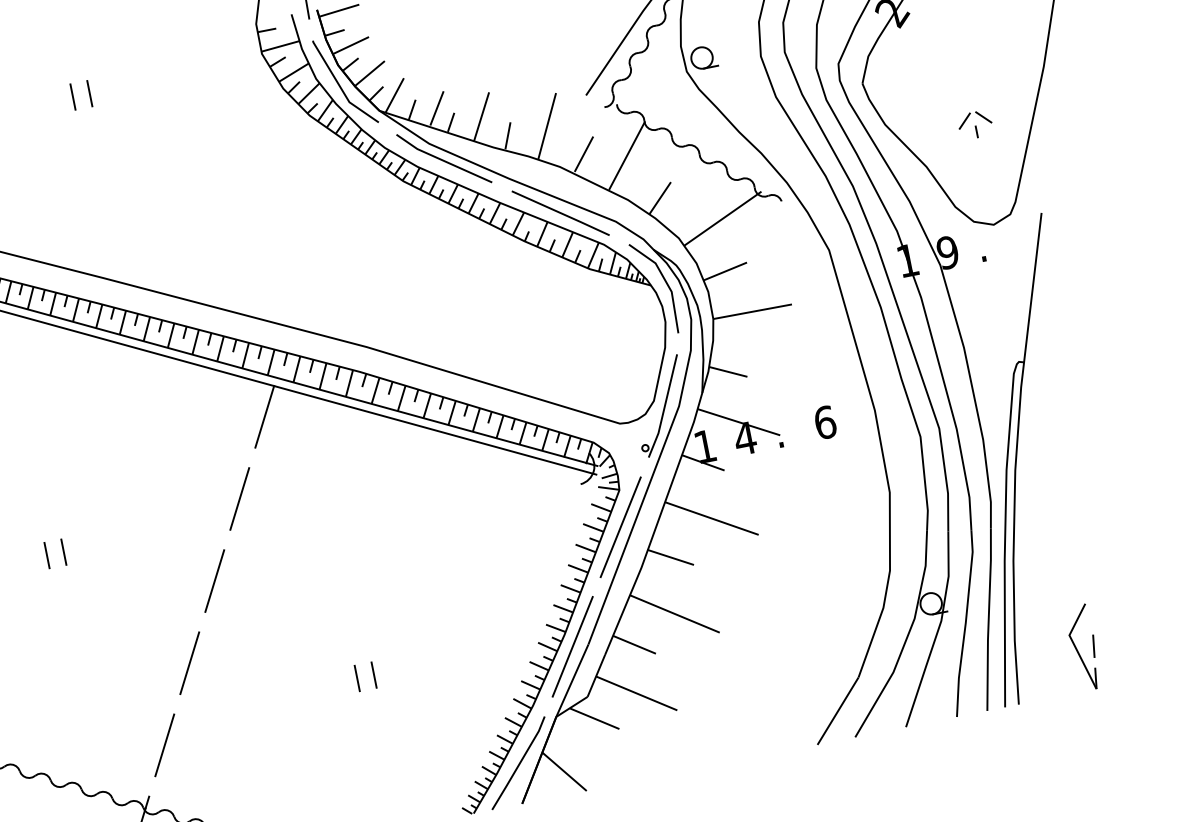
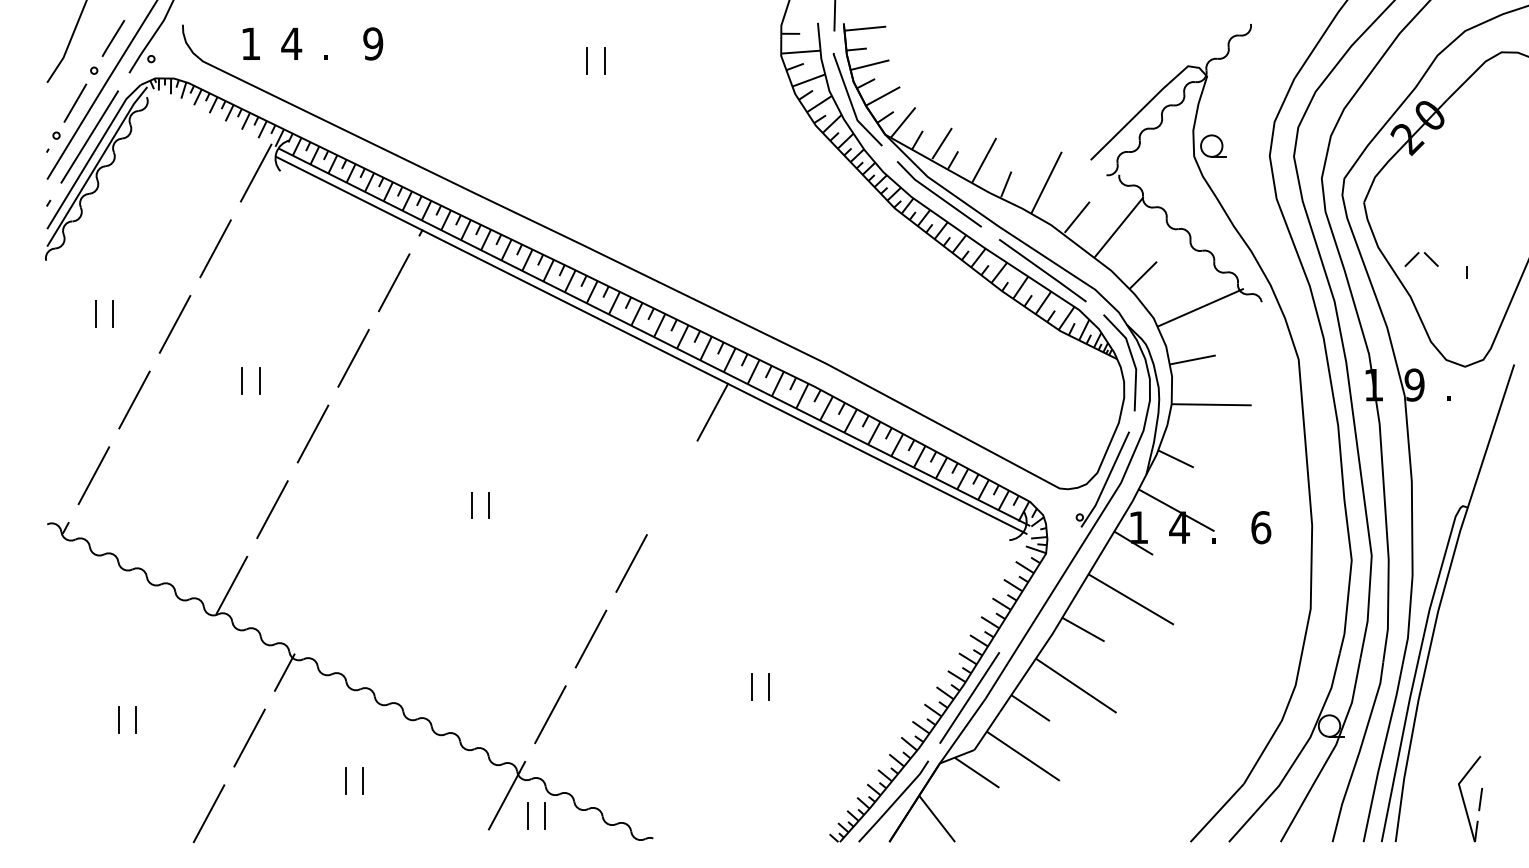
part: (974, 119) -> (1421, 259), moved
line: (239, 498) -> (672, 487), removed
line: (620, 527) -> (1039, 590), removed

